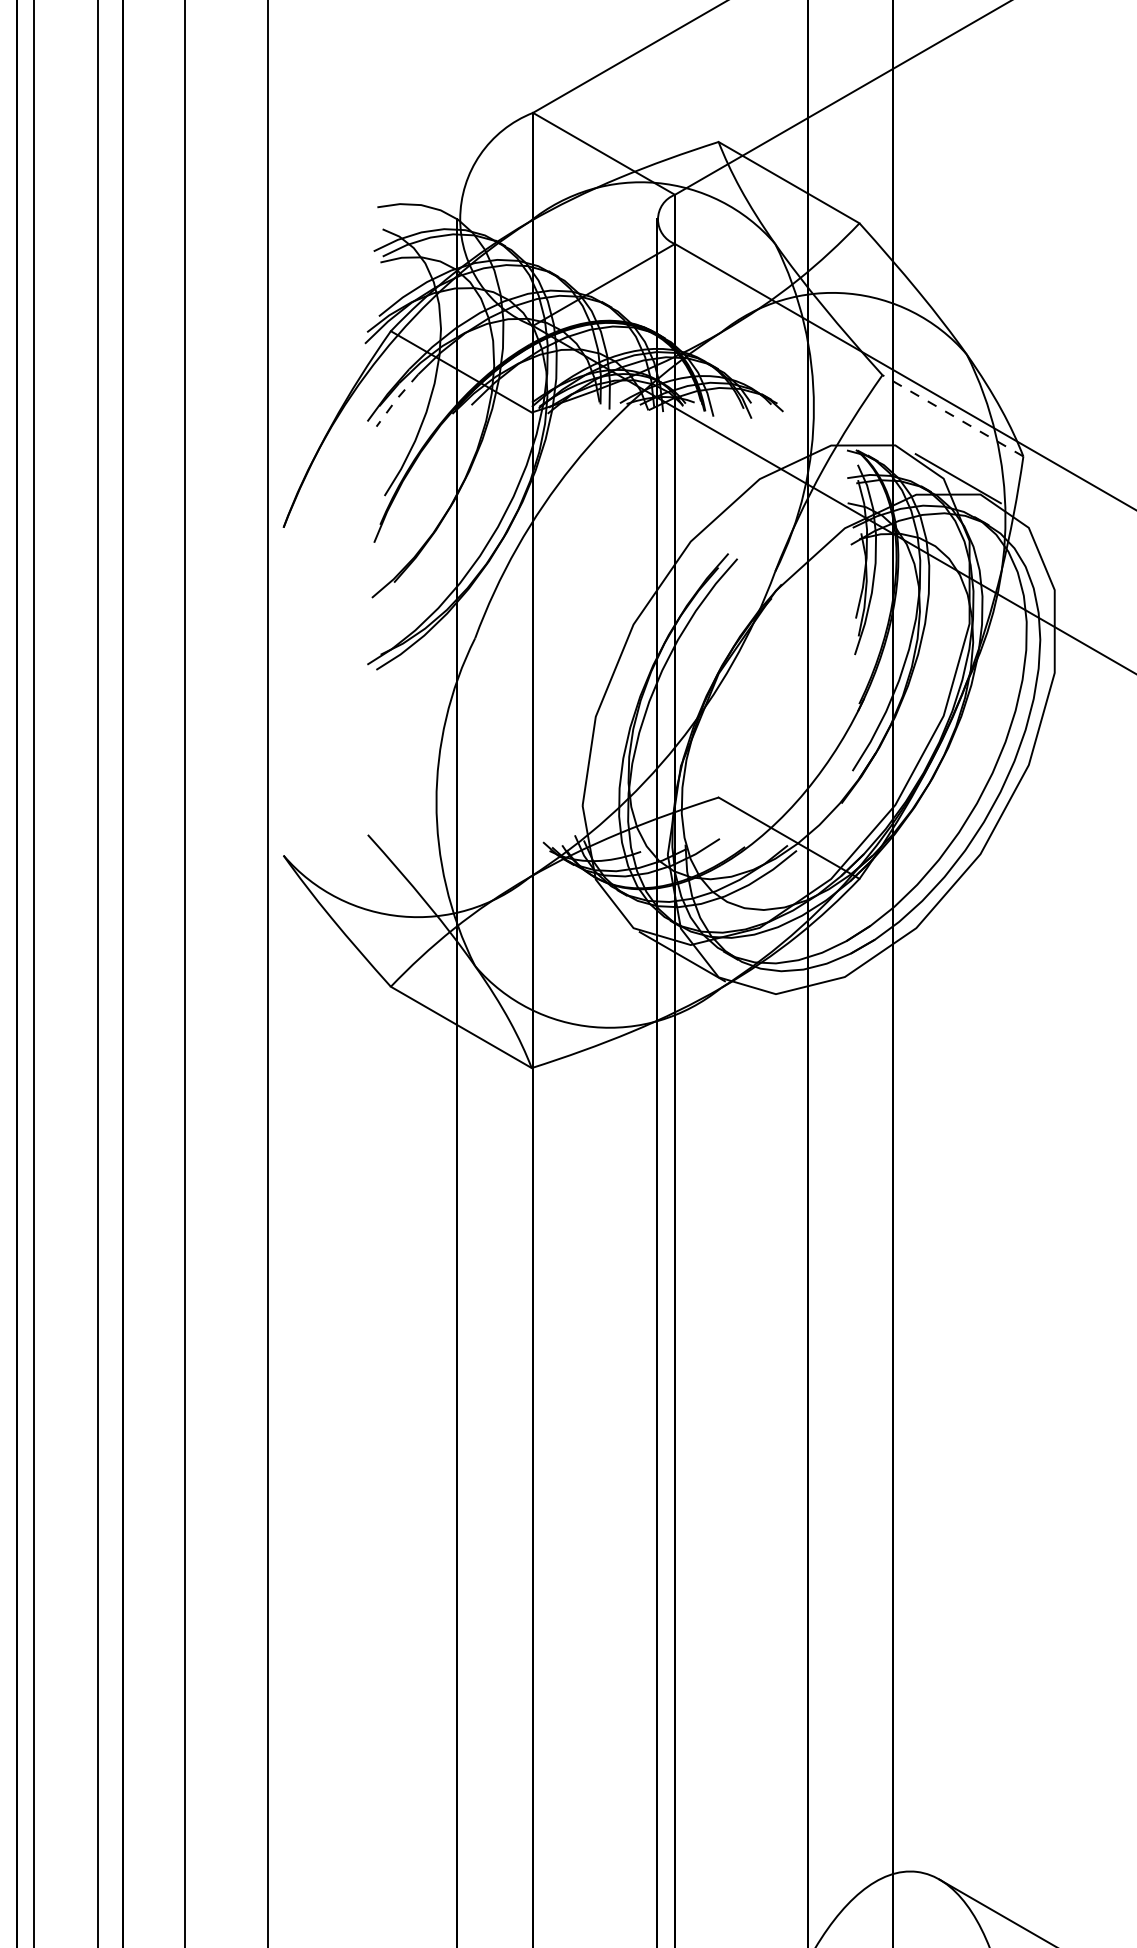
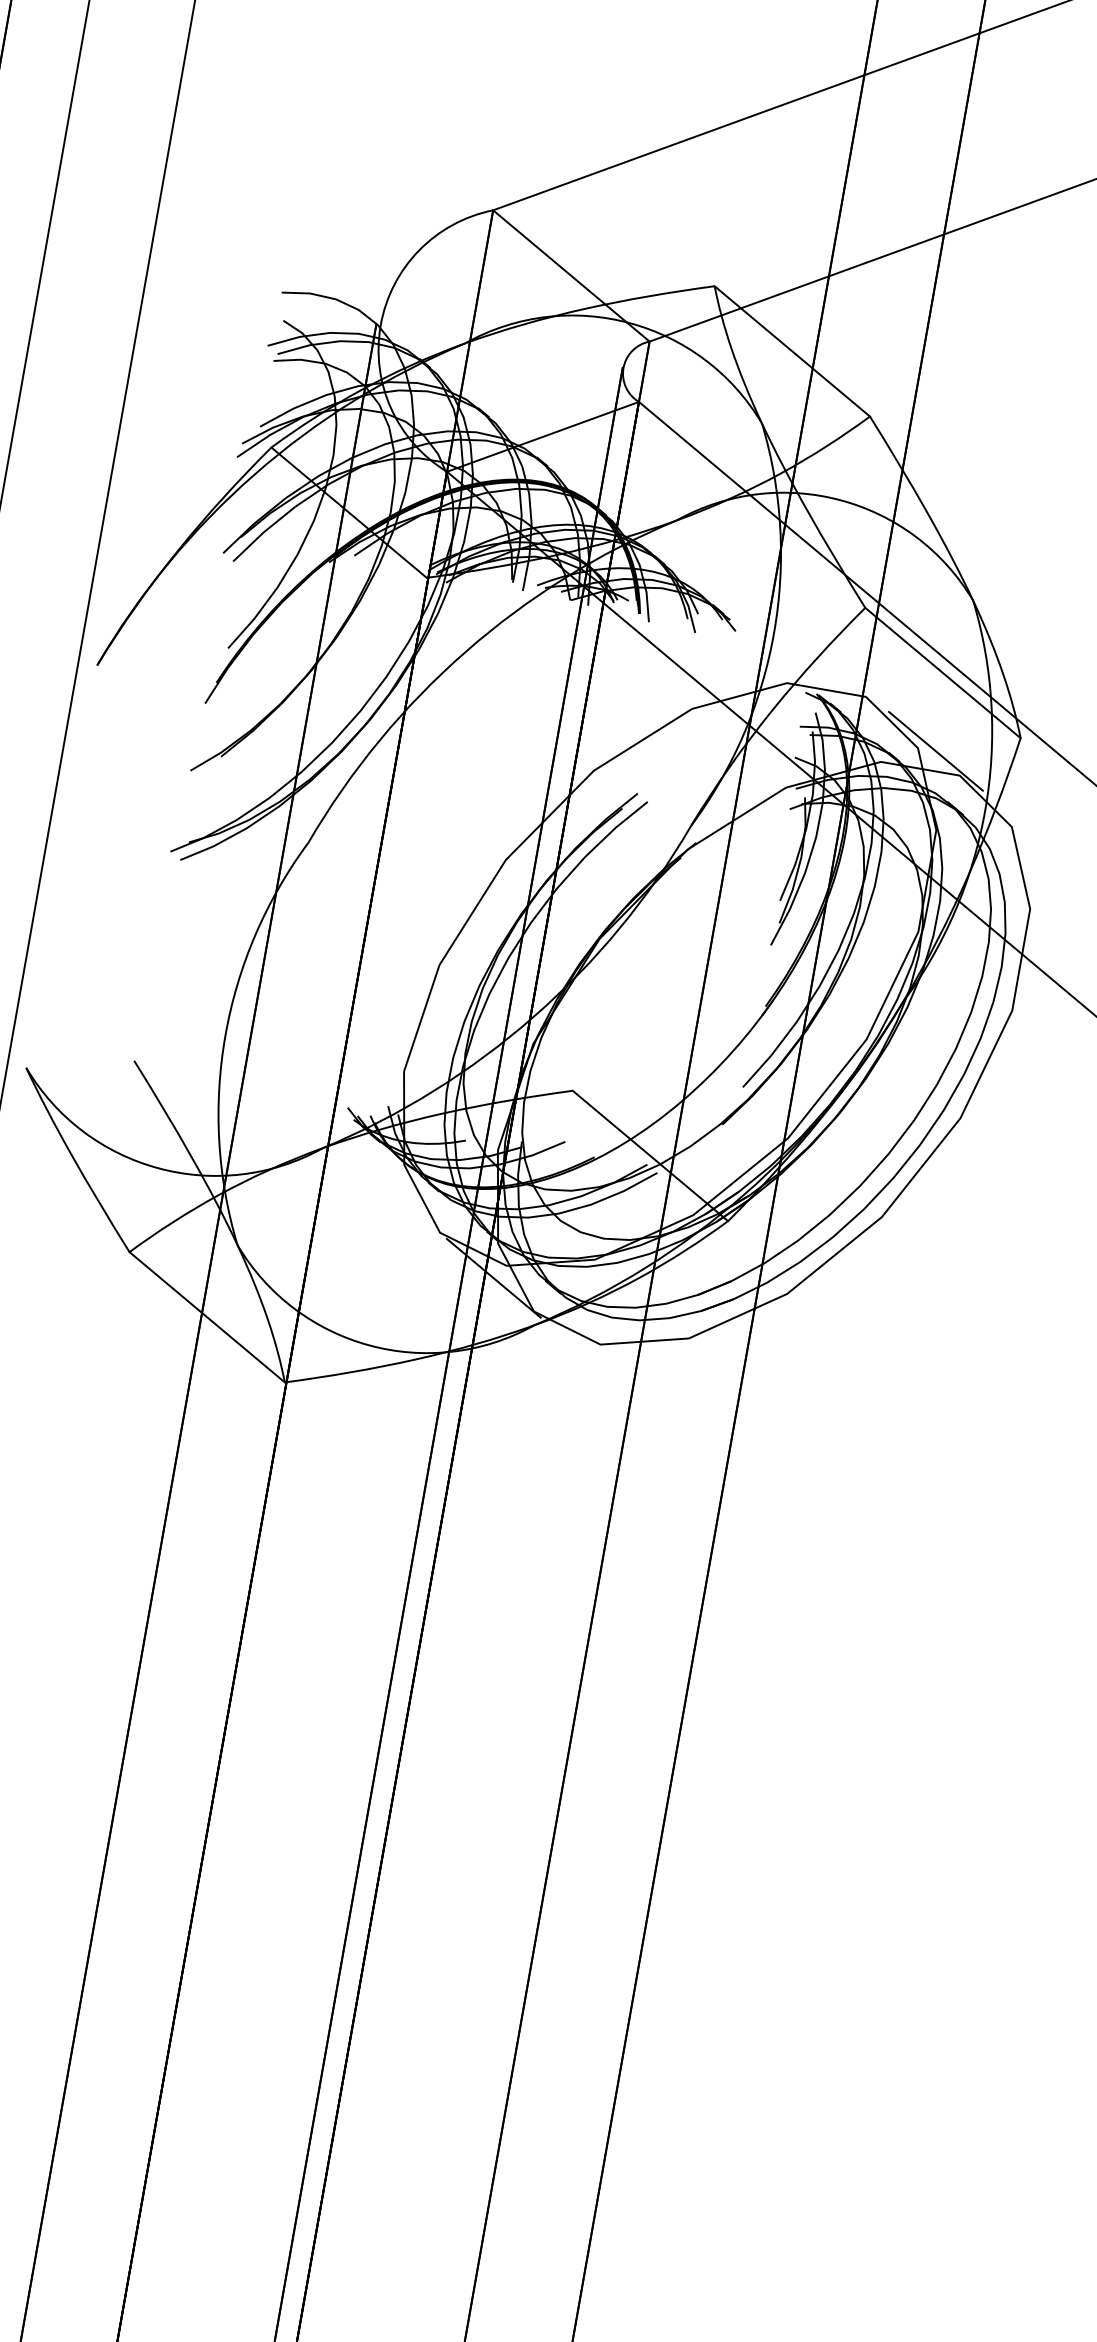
line: (396, 399) -> (263, 532), dashed -> solid
line: (952, 415) -> (942, 672), dashed -> solid

